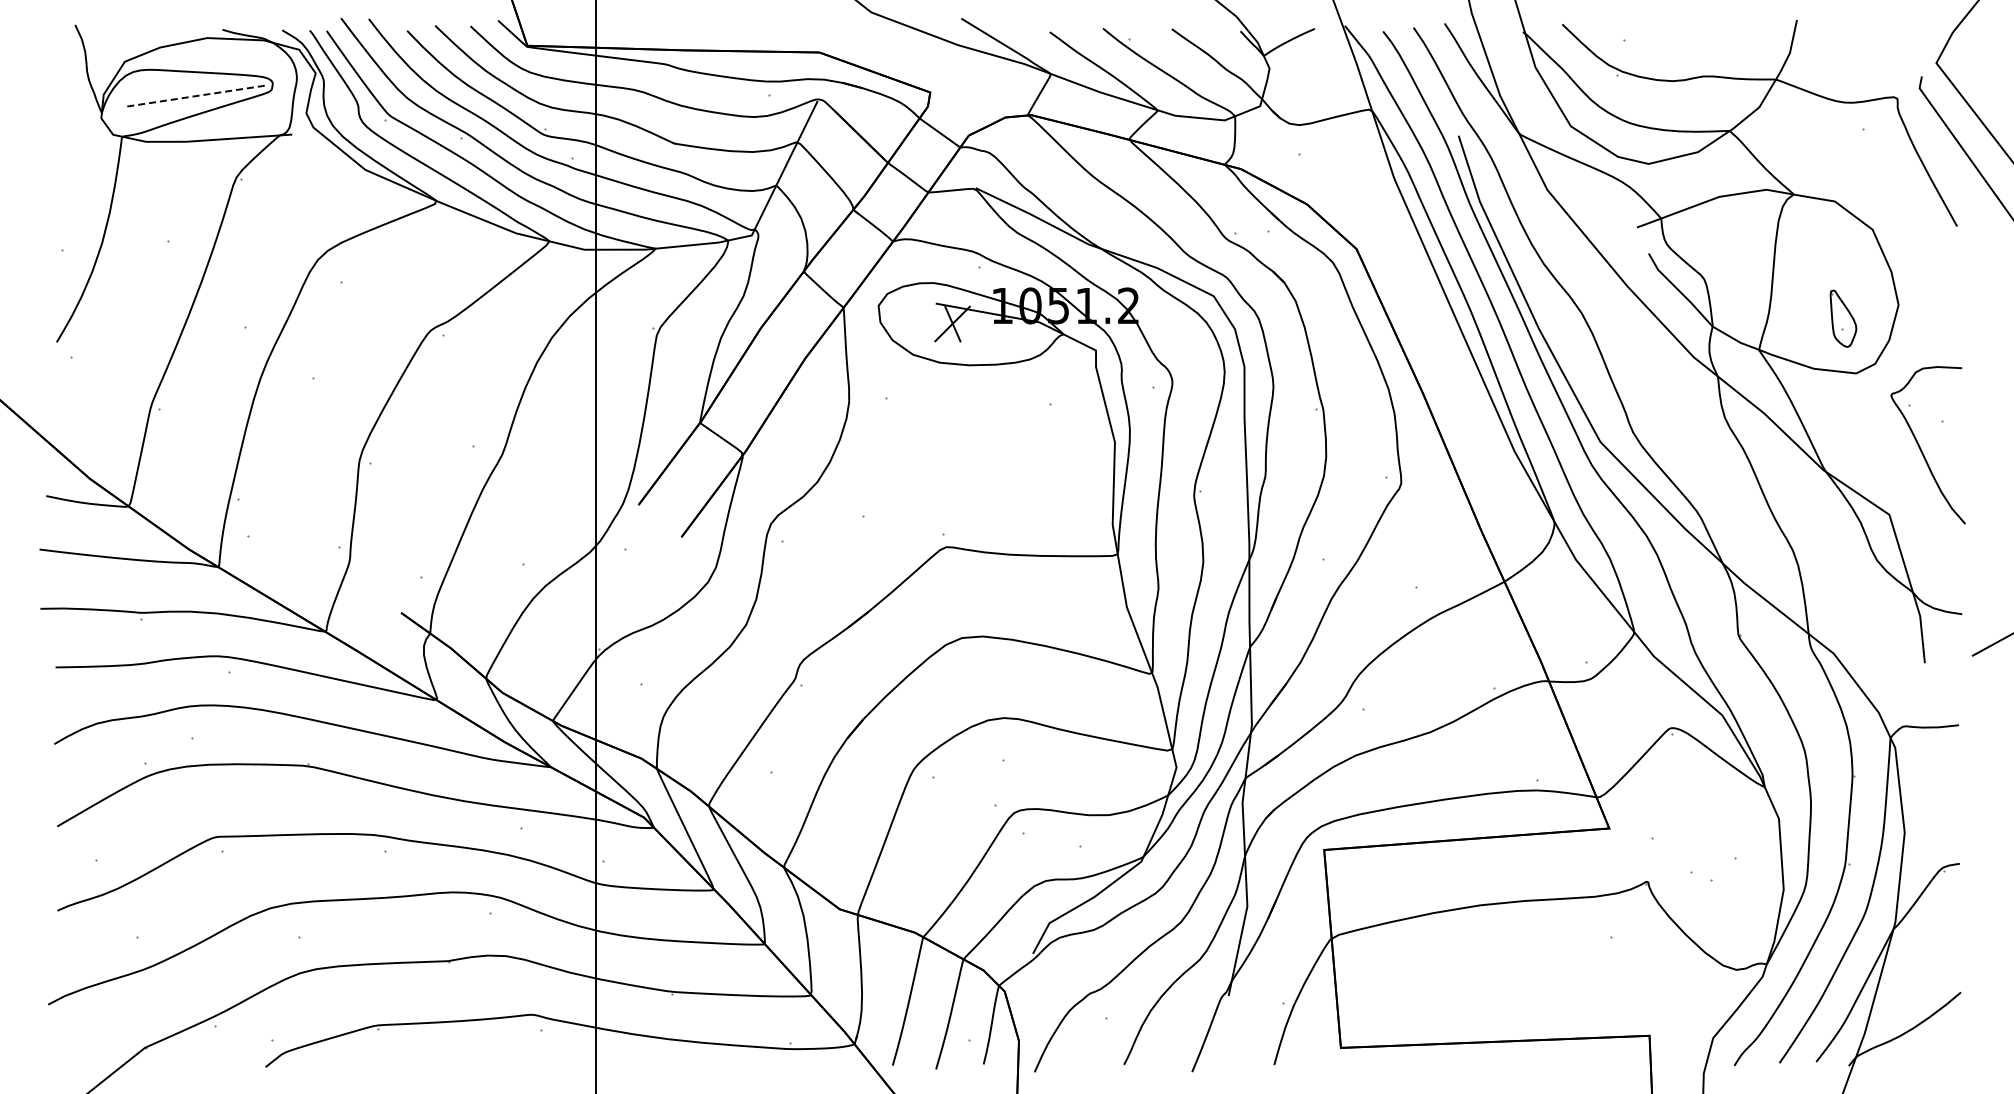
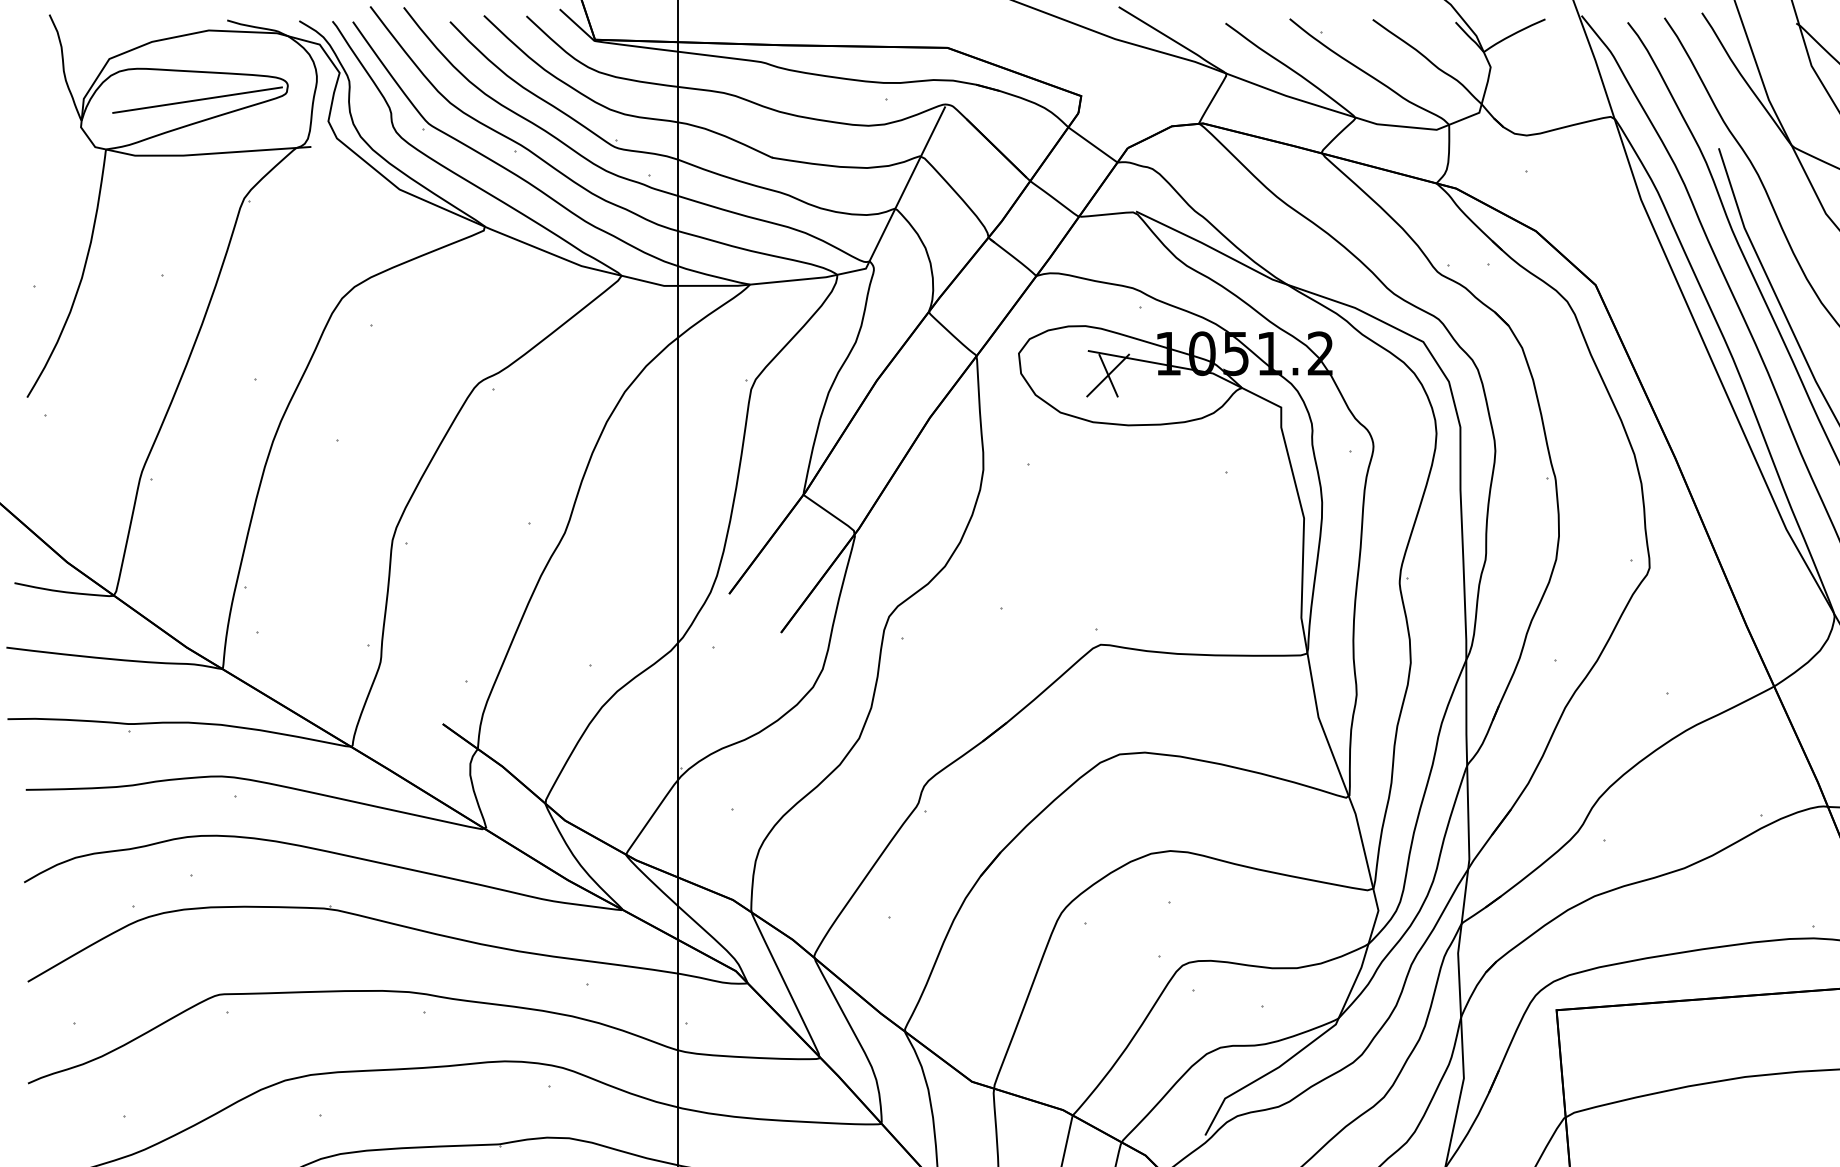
line: (198, 95) -> (198, 99), dashed -> solid

